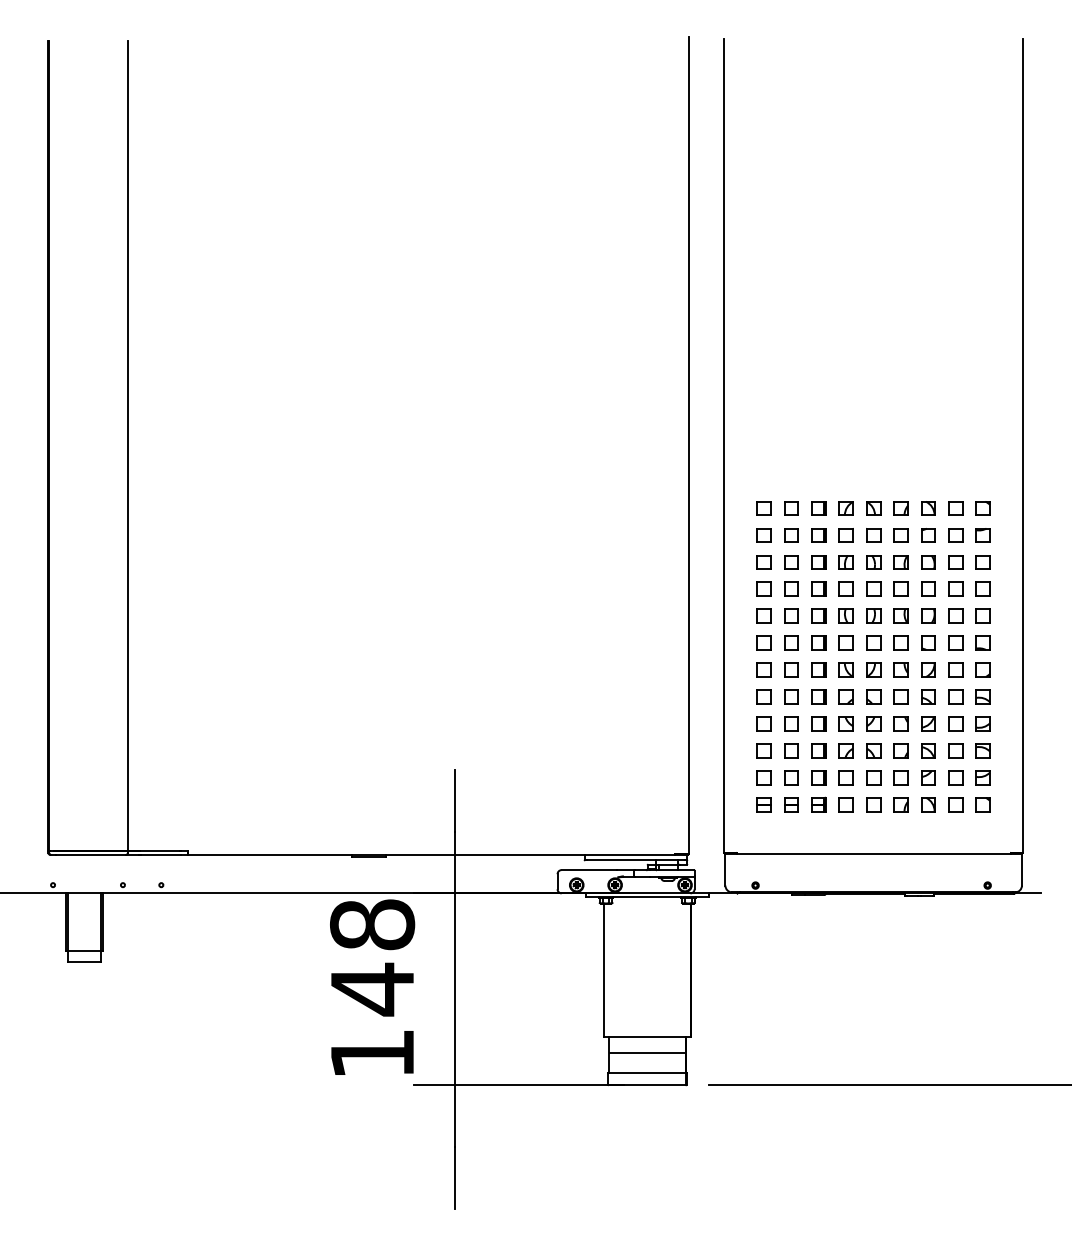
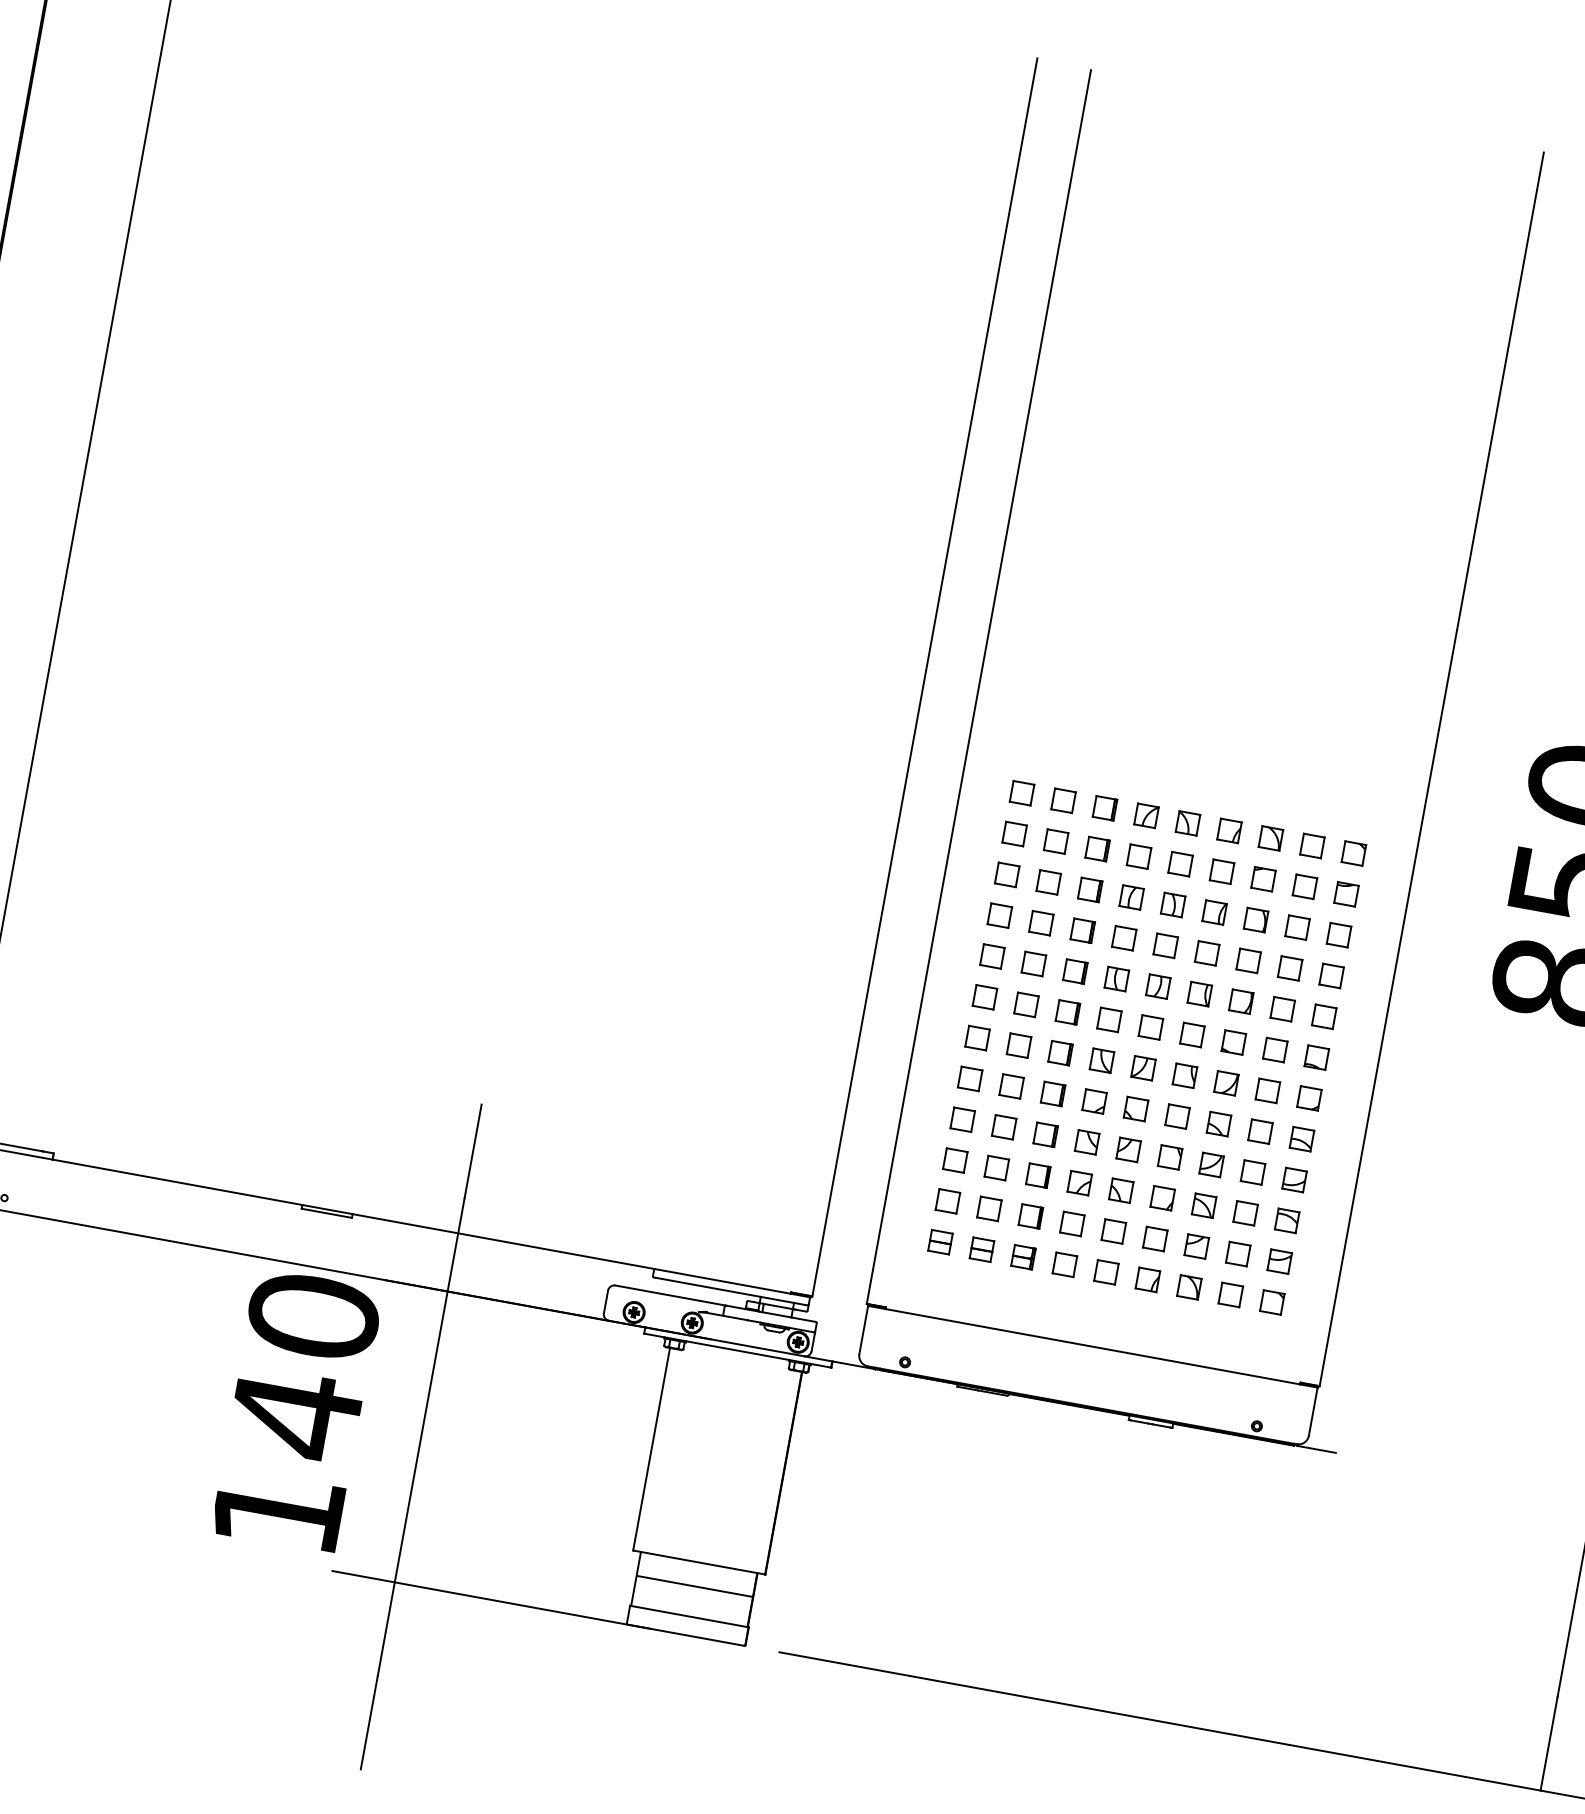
text: (372, 924) -> (313, 1315), 148 -> 140

